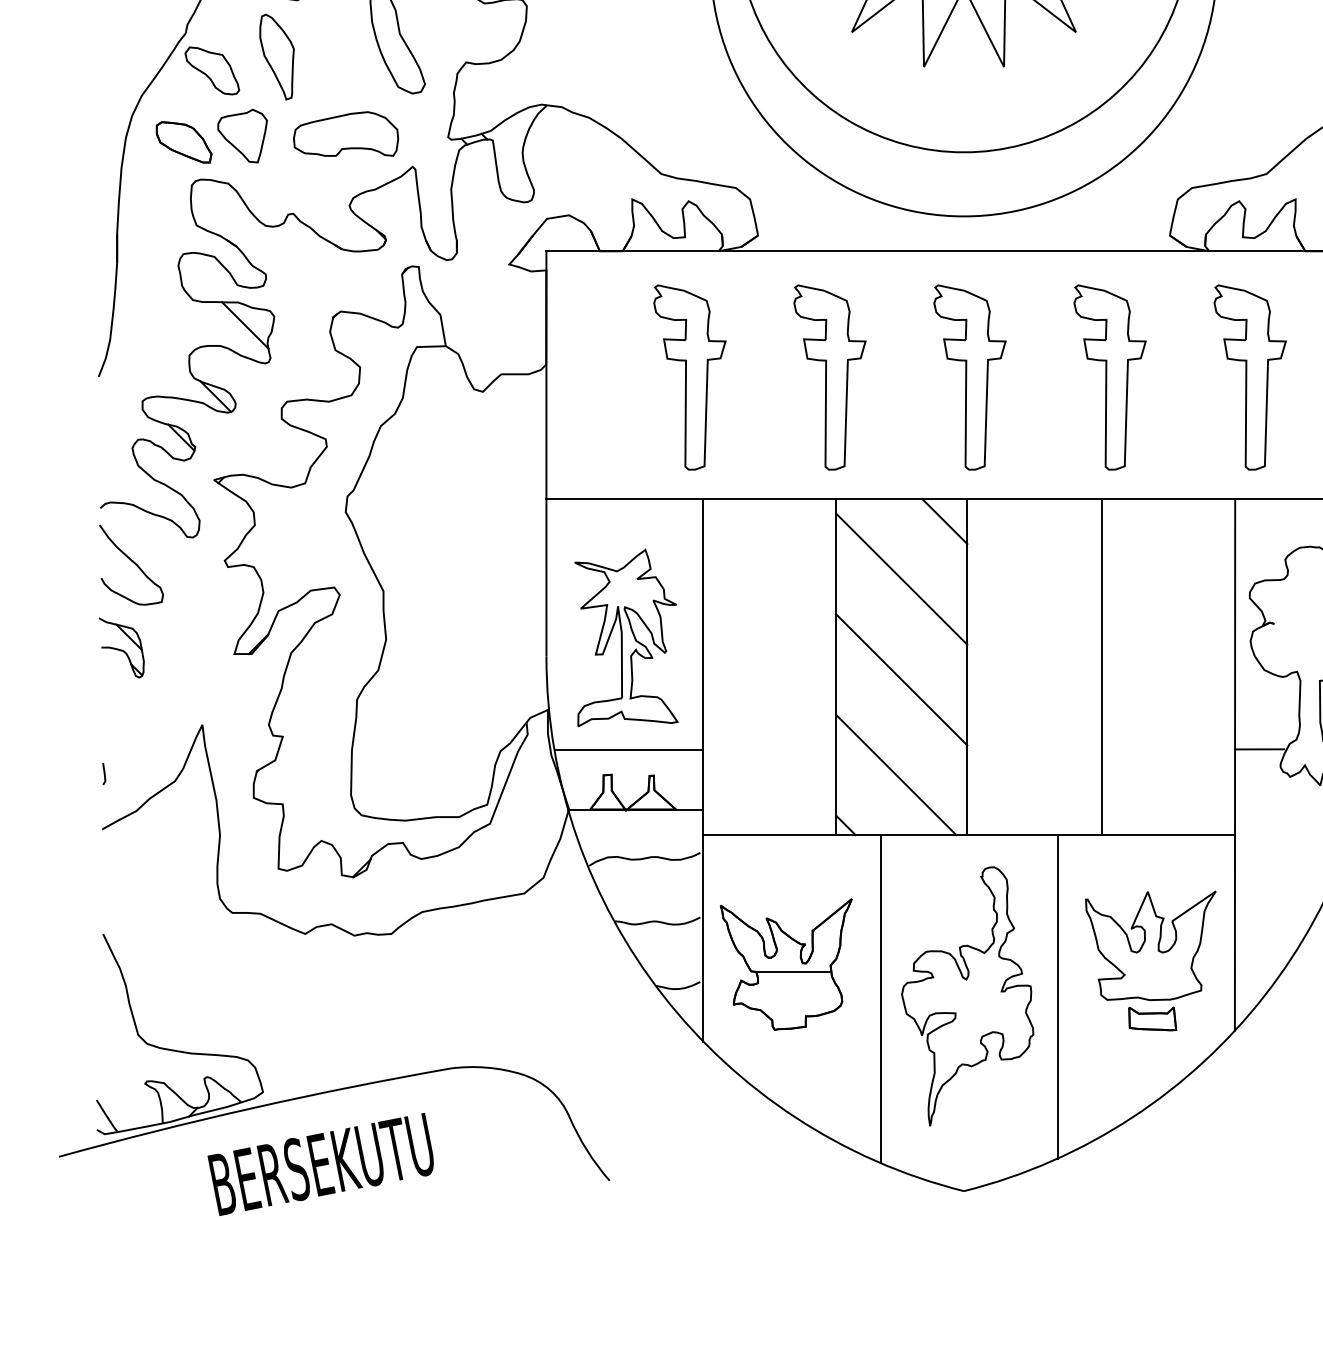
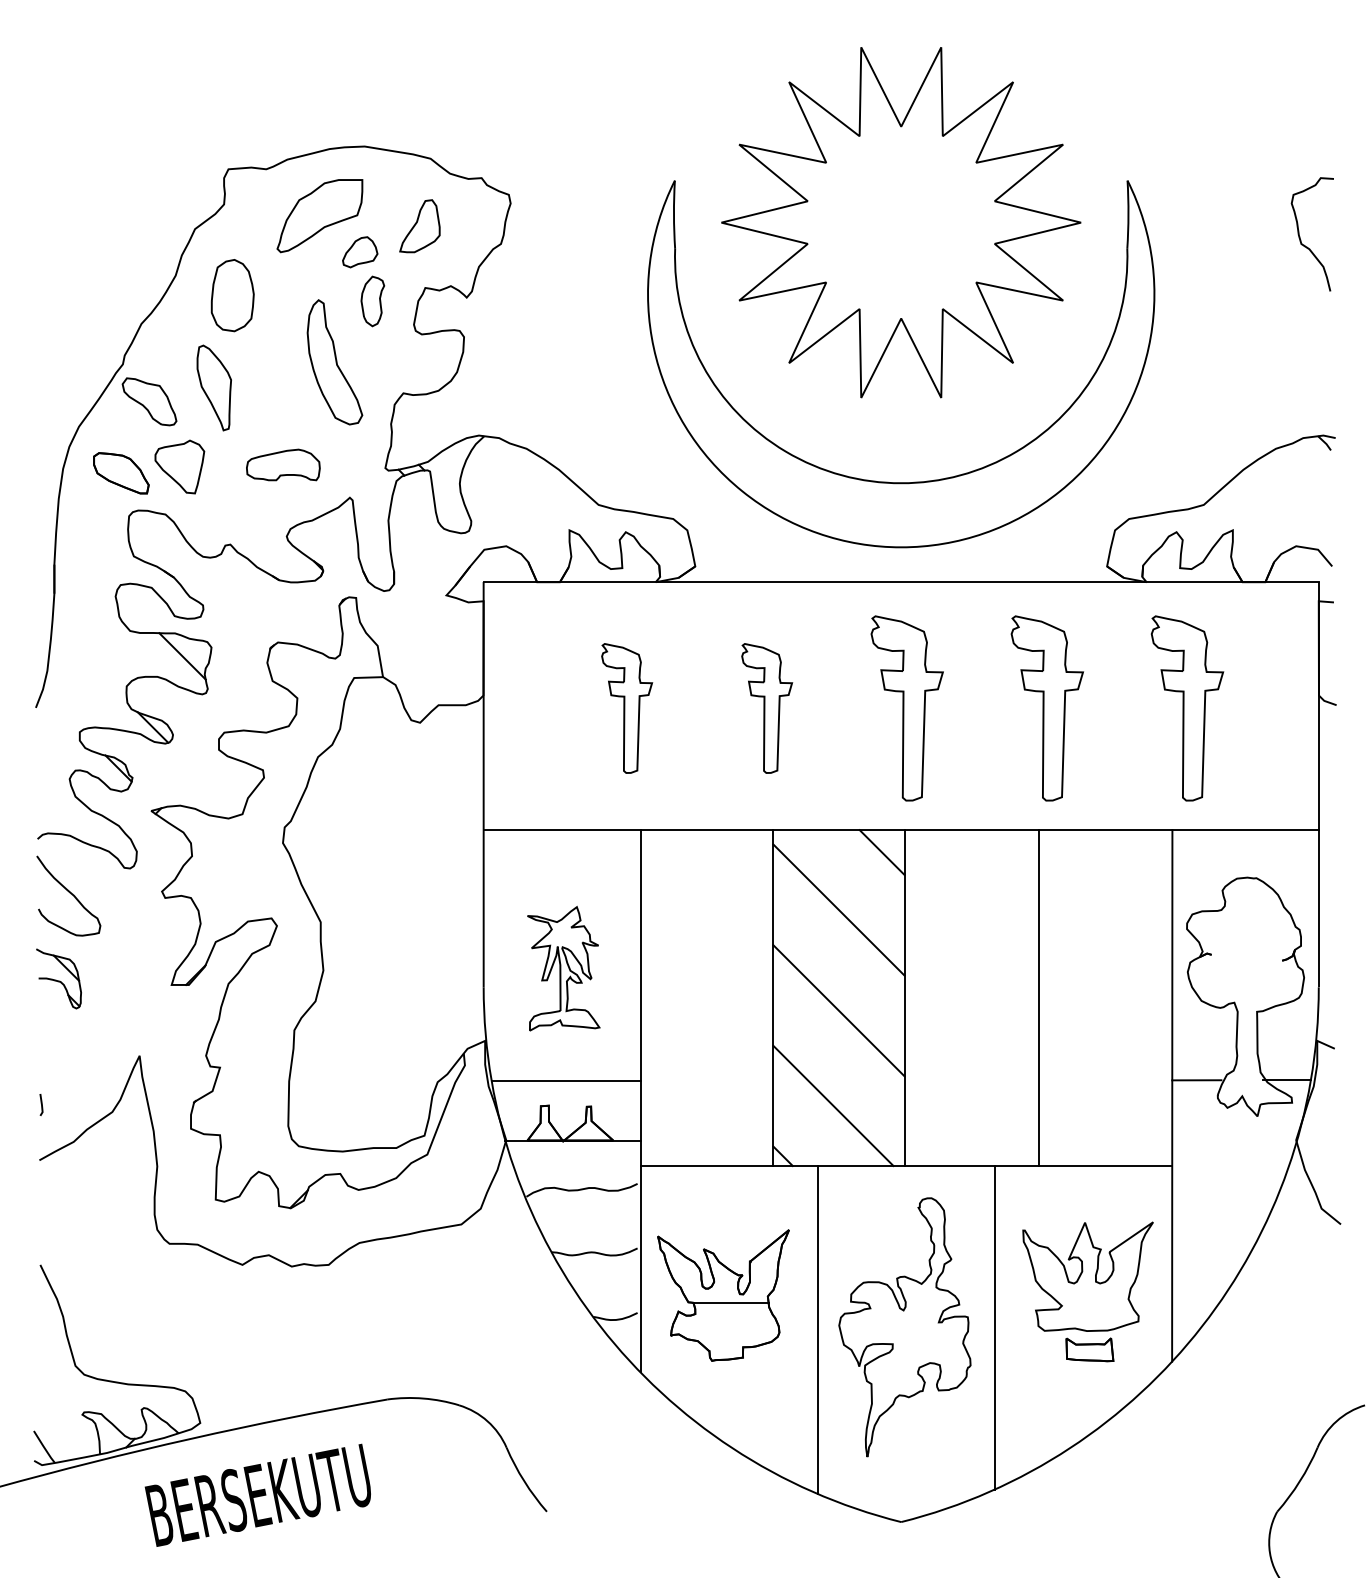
part: (346, 133) -> (283, 464), size x0.7
part: (689, 377) -> (626, 708), size x0.7
part: (829, 377) -> (766, 708), size x0.7
part: (626, 637) -> (563, 968), size x0.7

